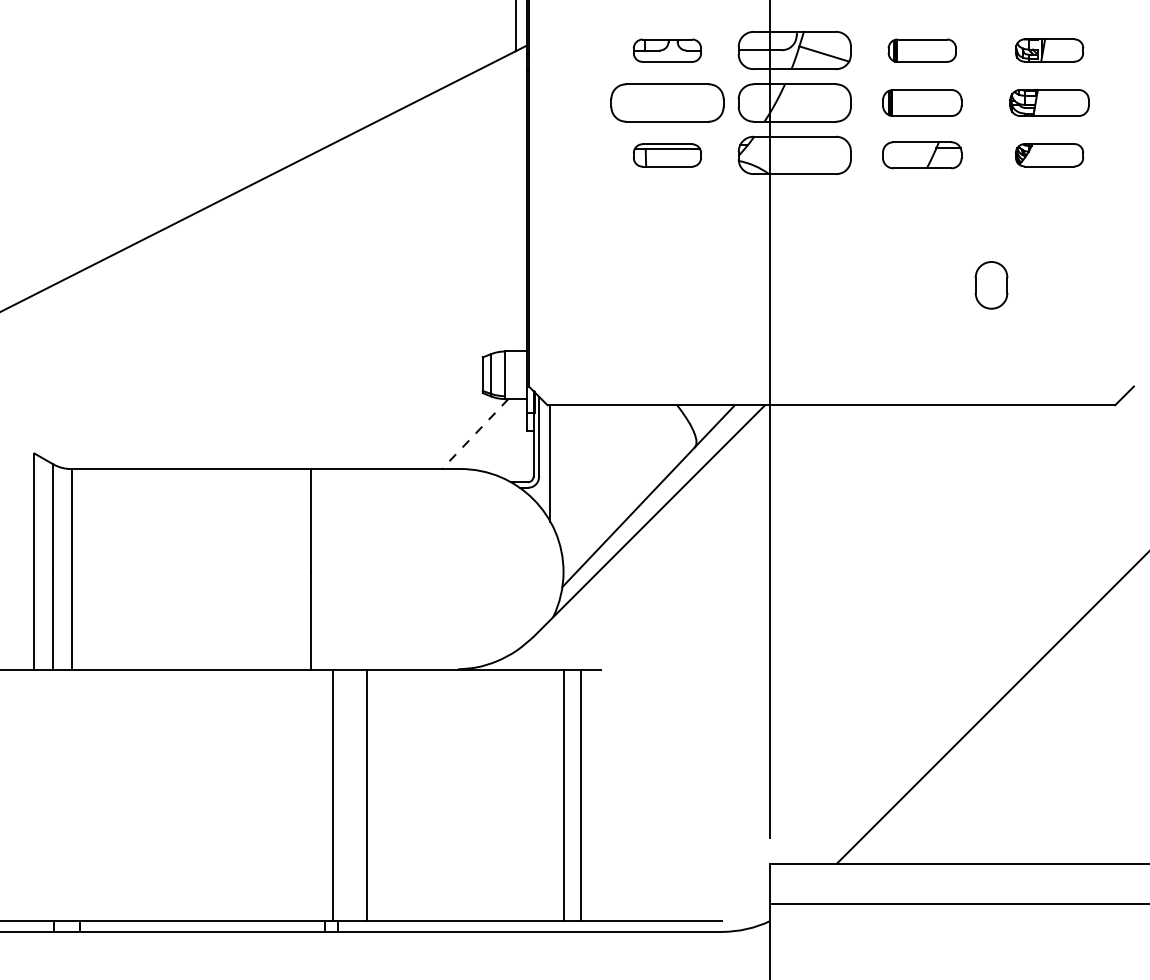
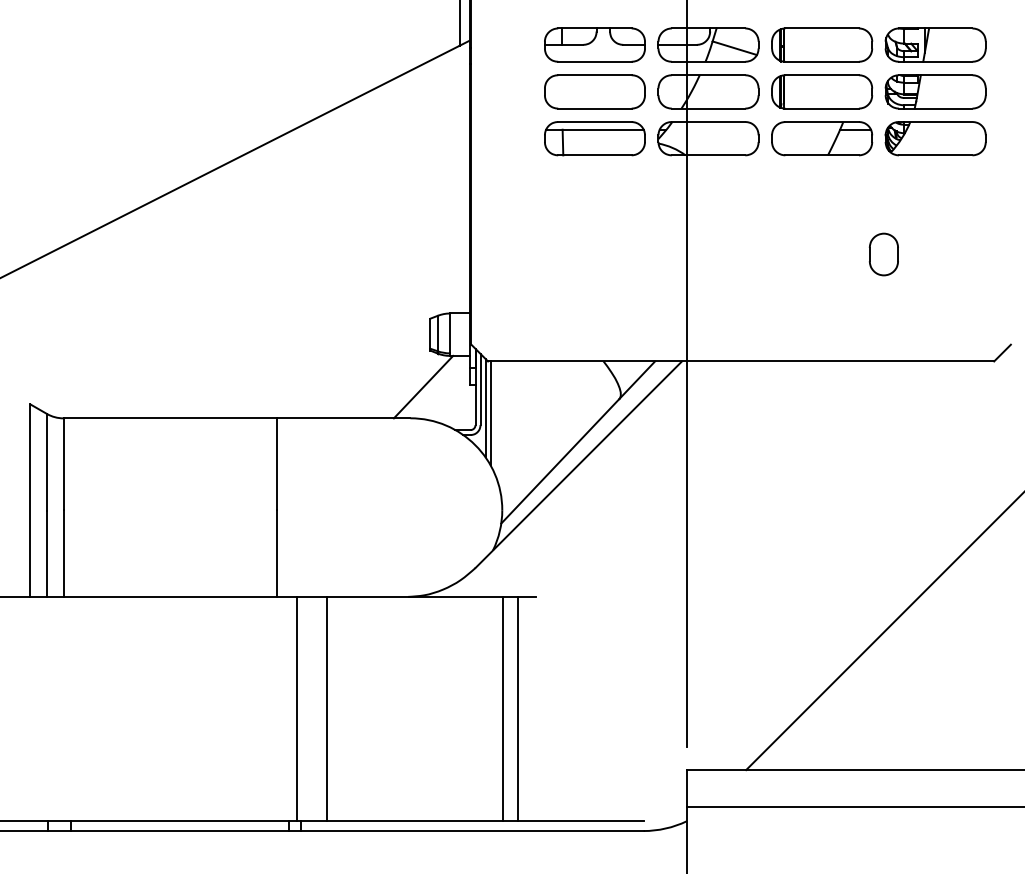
part: (667, 50) -> (594, 45), size x1.67
part: (922, 50) -> (822, 45), size x1.67
part: (1049, 50) -> (935, 45), size x1.67
part: (922, 102) -> (822, 91), size x1.43
part: (1049, 102) -> (935, 91), size x1.43
part: (922, 154) -> (822, 137), size x1.43
part: (1049, 154) -> (935, 137), size x1.67
part: (667, 155) -> (594, 138), size x1.67
line: (474, 434) -> (422, 387), dashed -> solid
line: (544, 457) -> (485, 408), added

